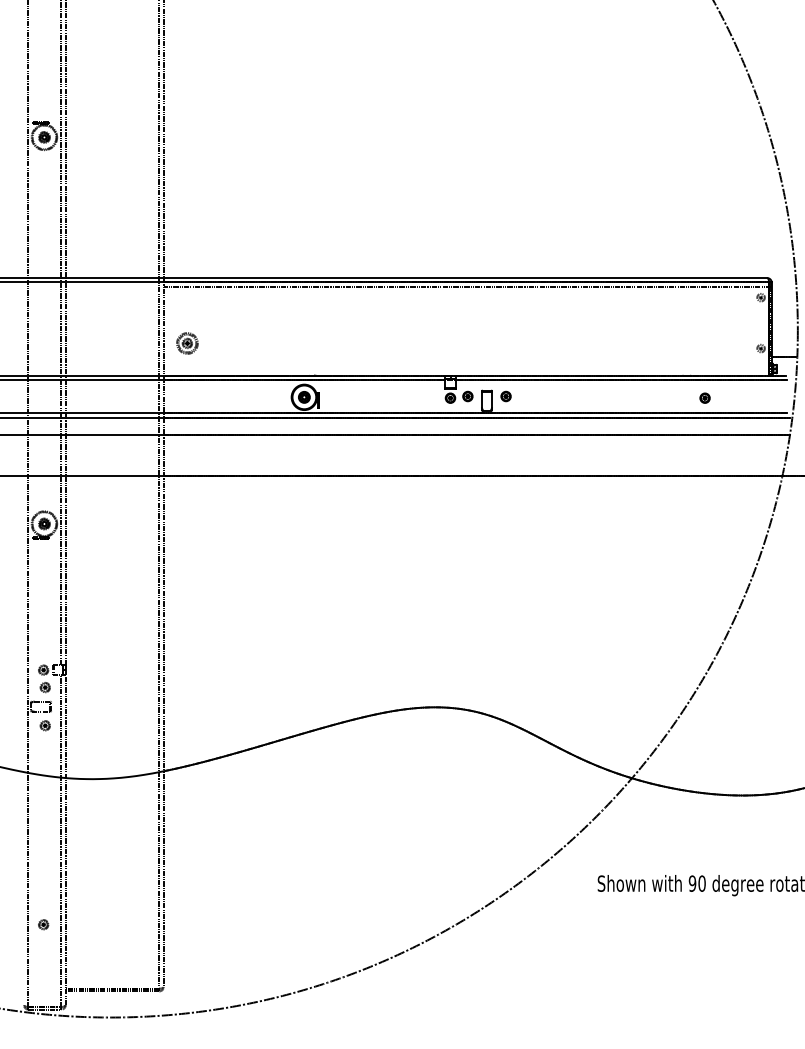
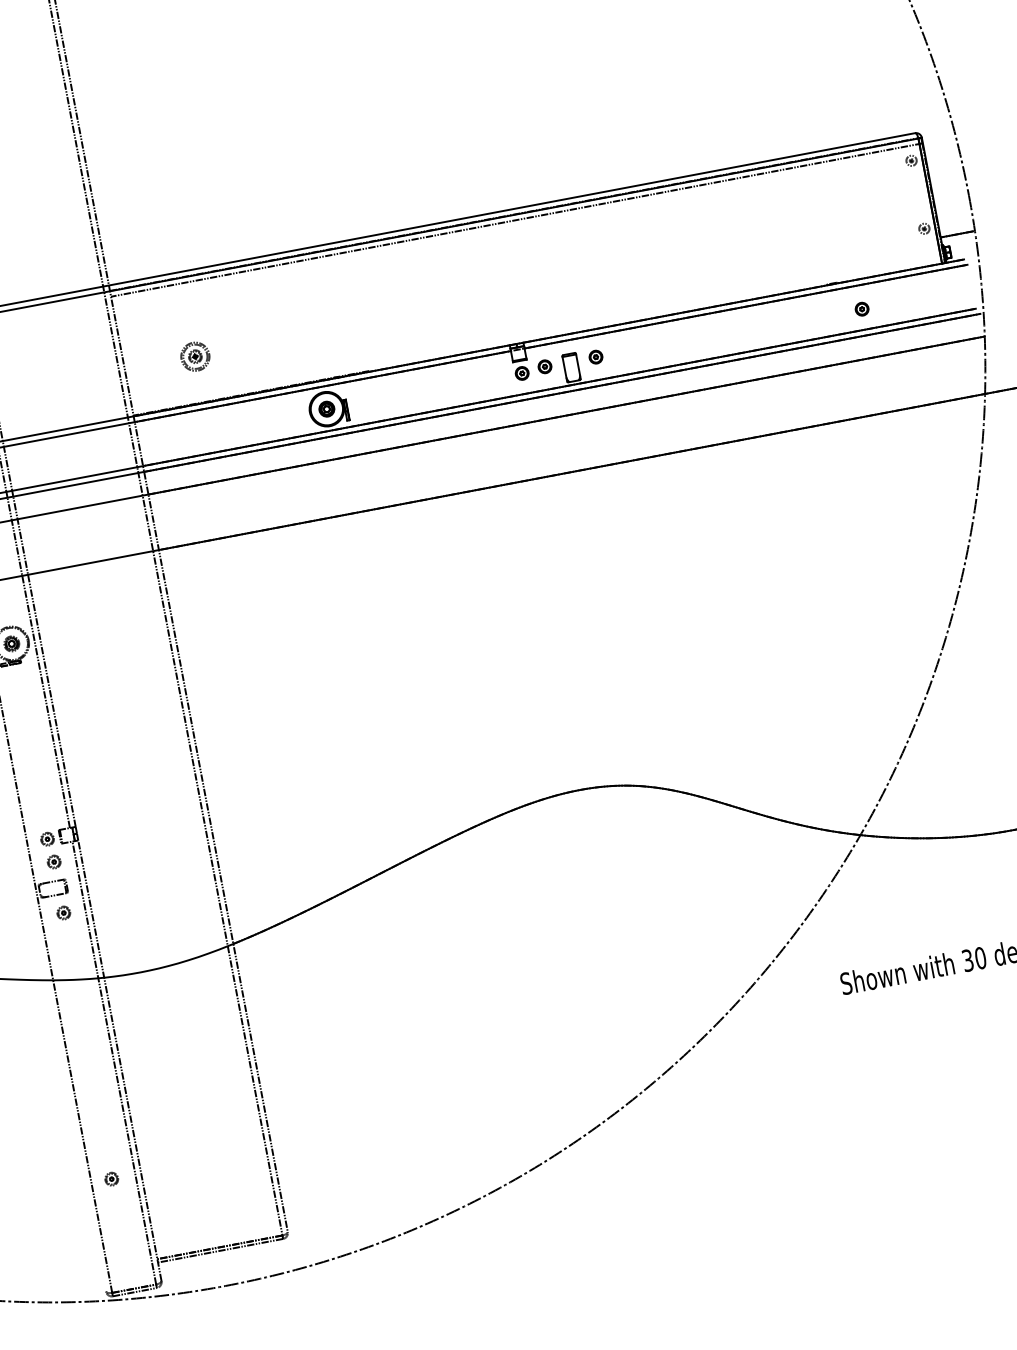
part: (187, 343) -> (195, 356), moved
text: (692, 883) -> (967, 960), 90 -> 30

